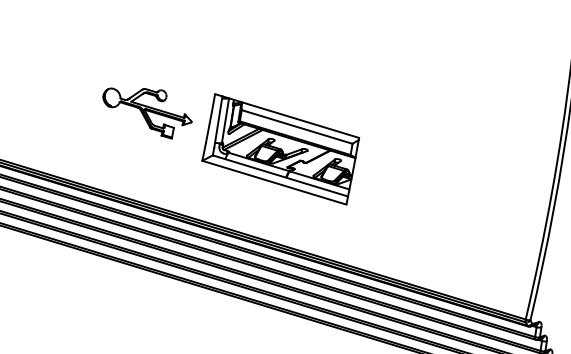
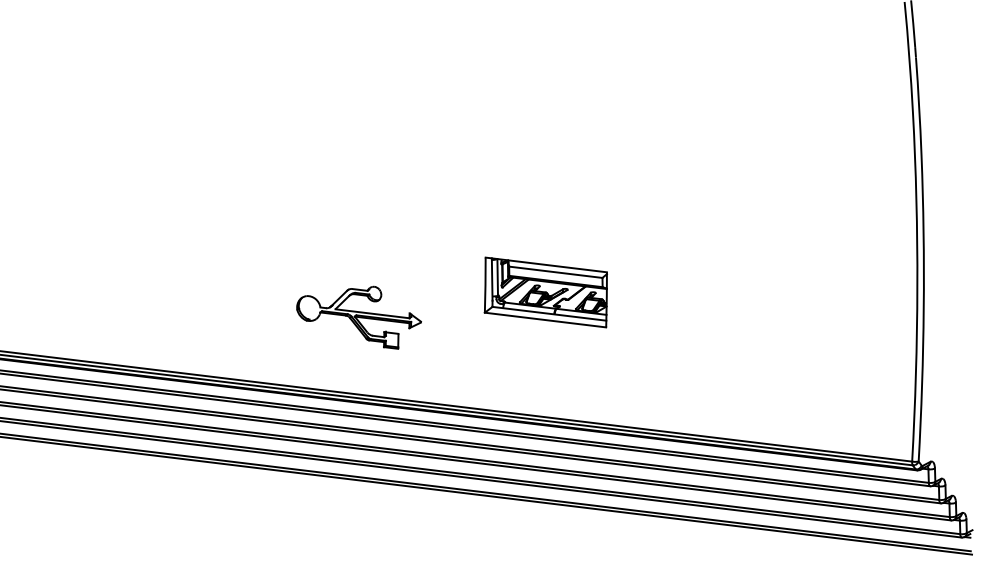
part: (146, 110) -> (358, 317), moved
part: (280, 149) -> (545, 292), size x0.6

